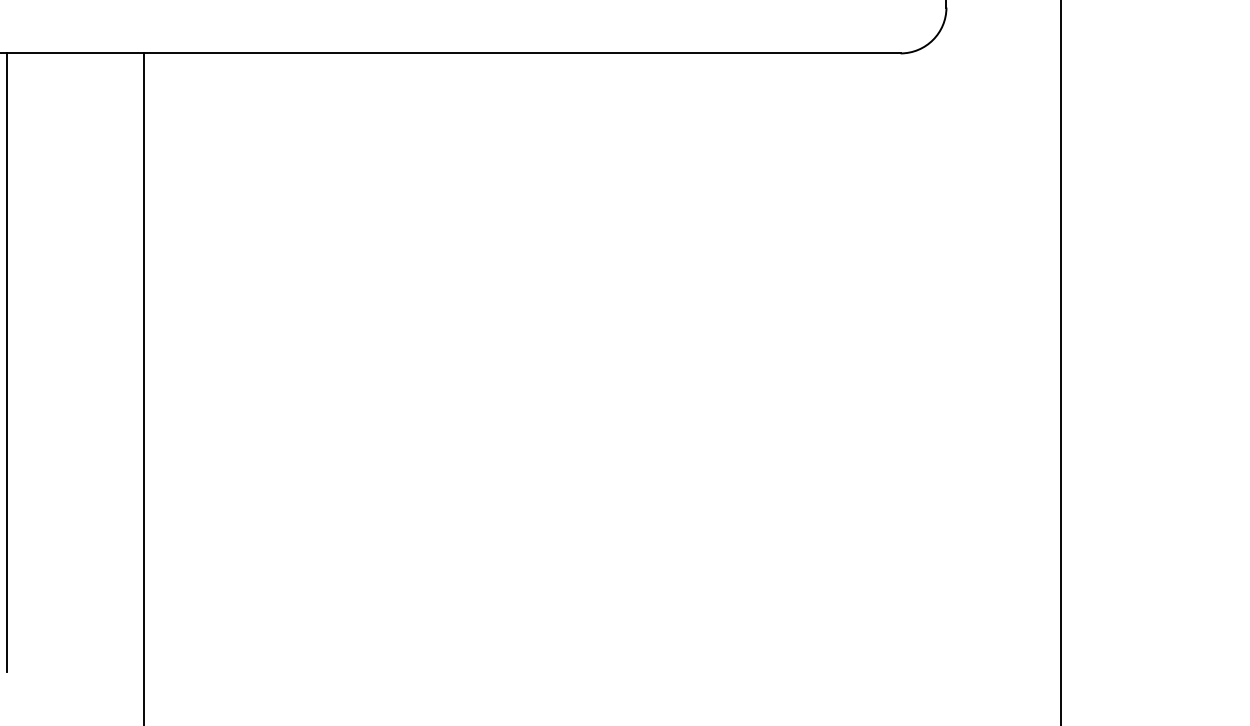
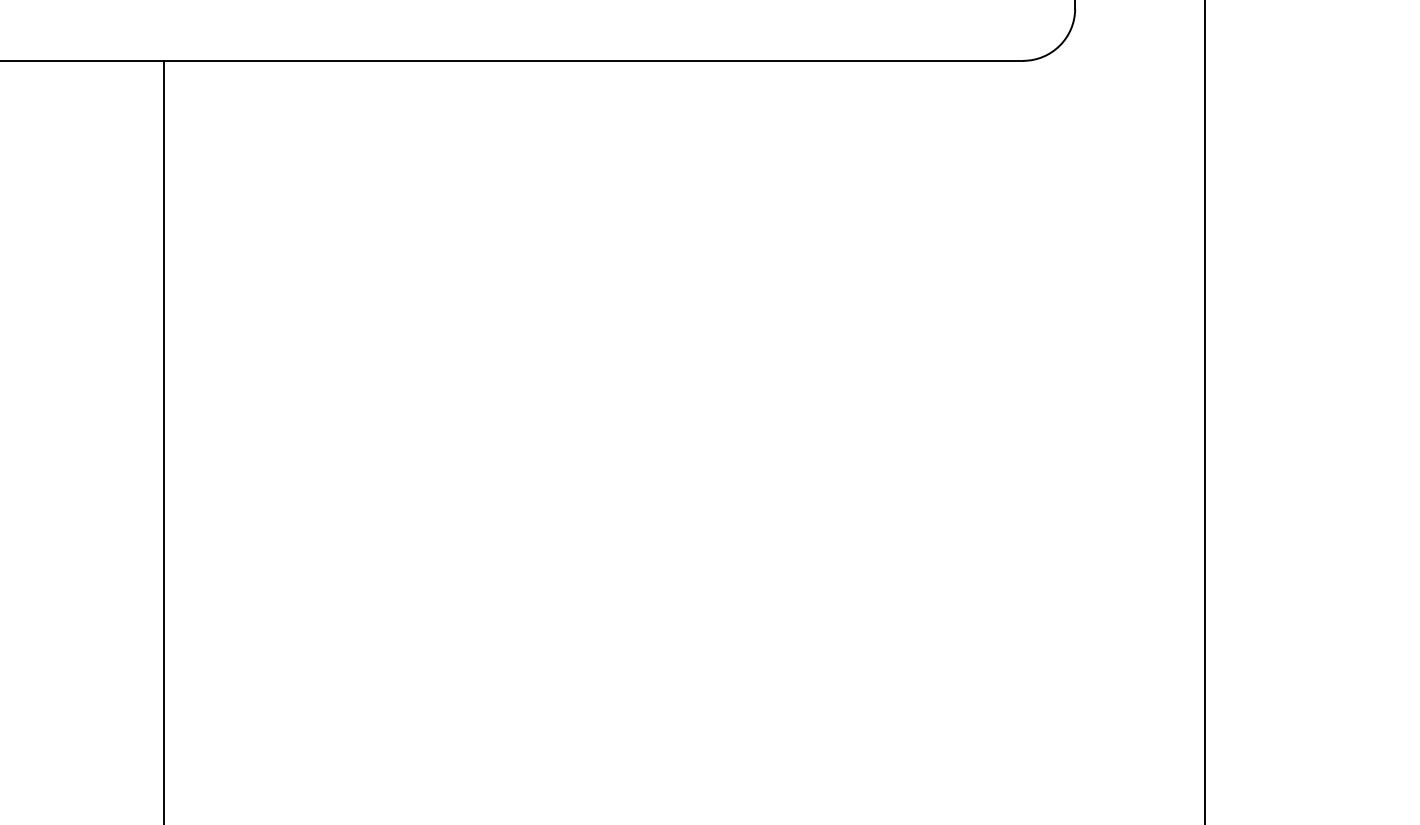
line: (6, 362) -> (7, 411), removed

